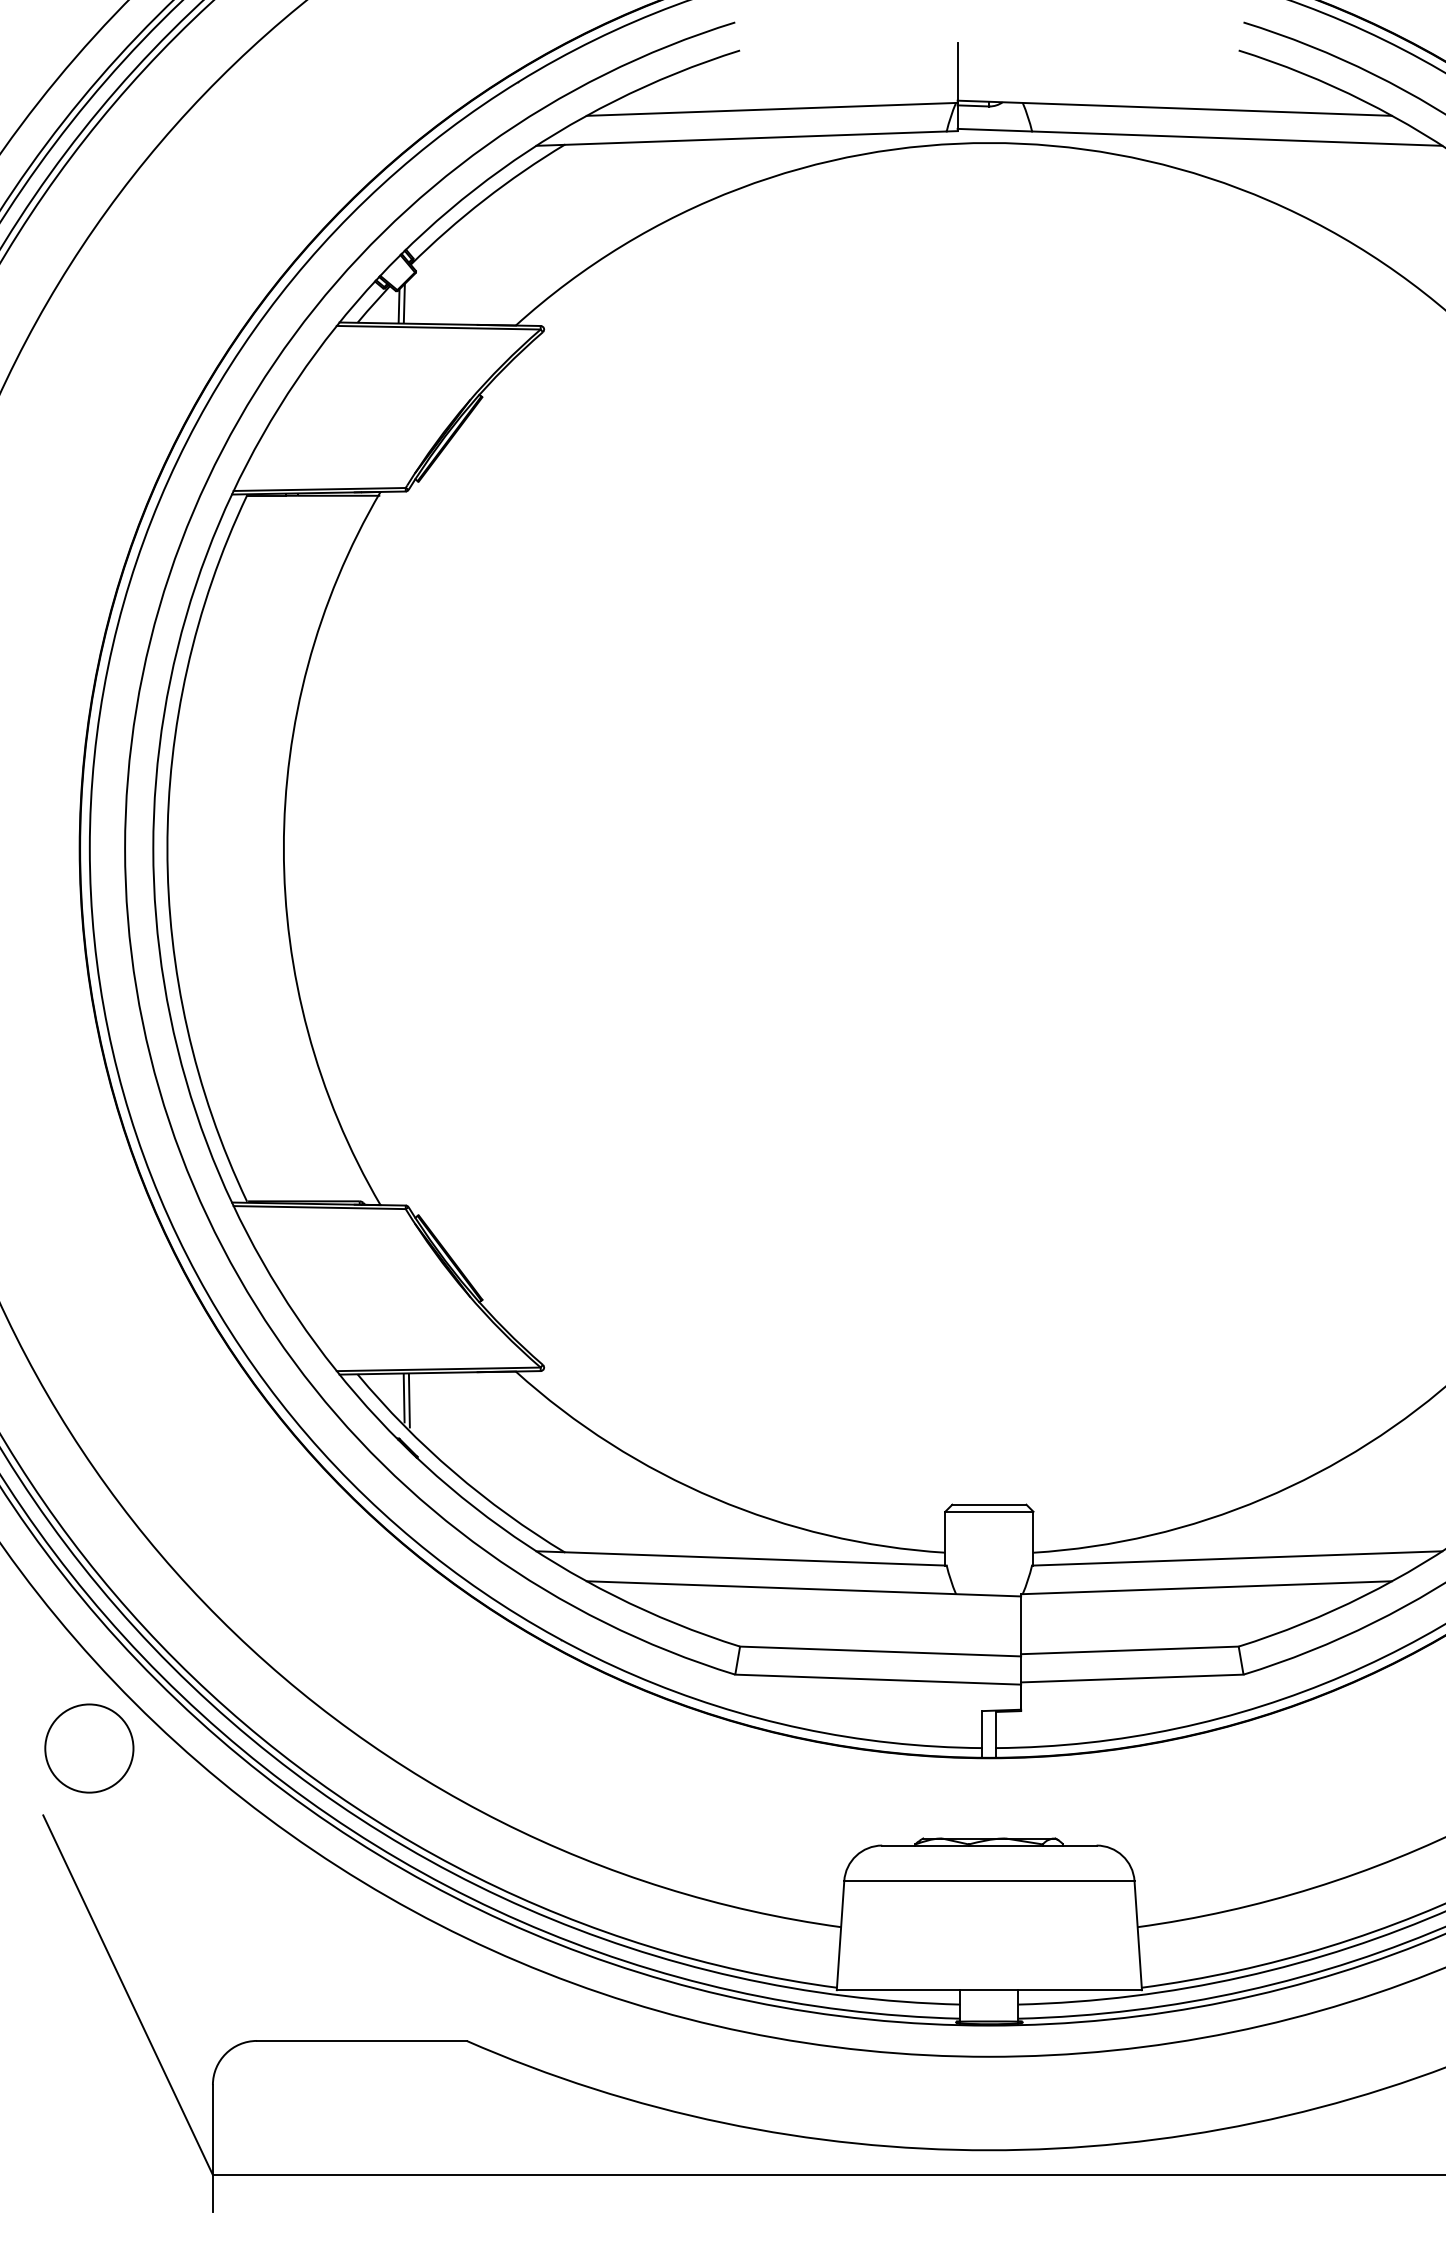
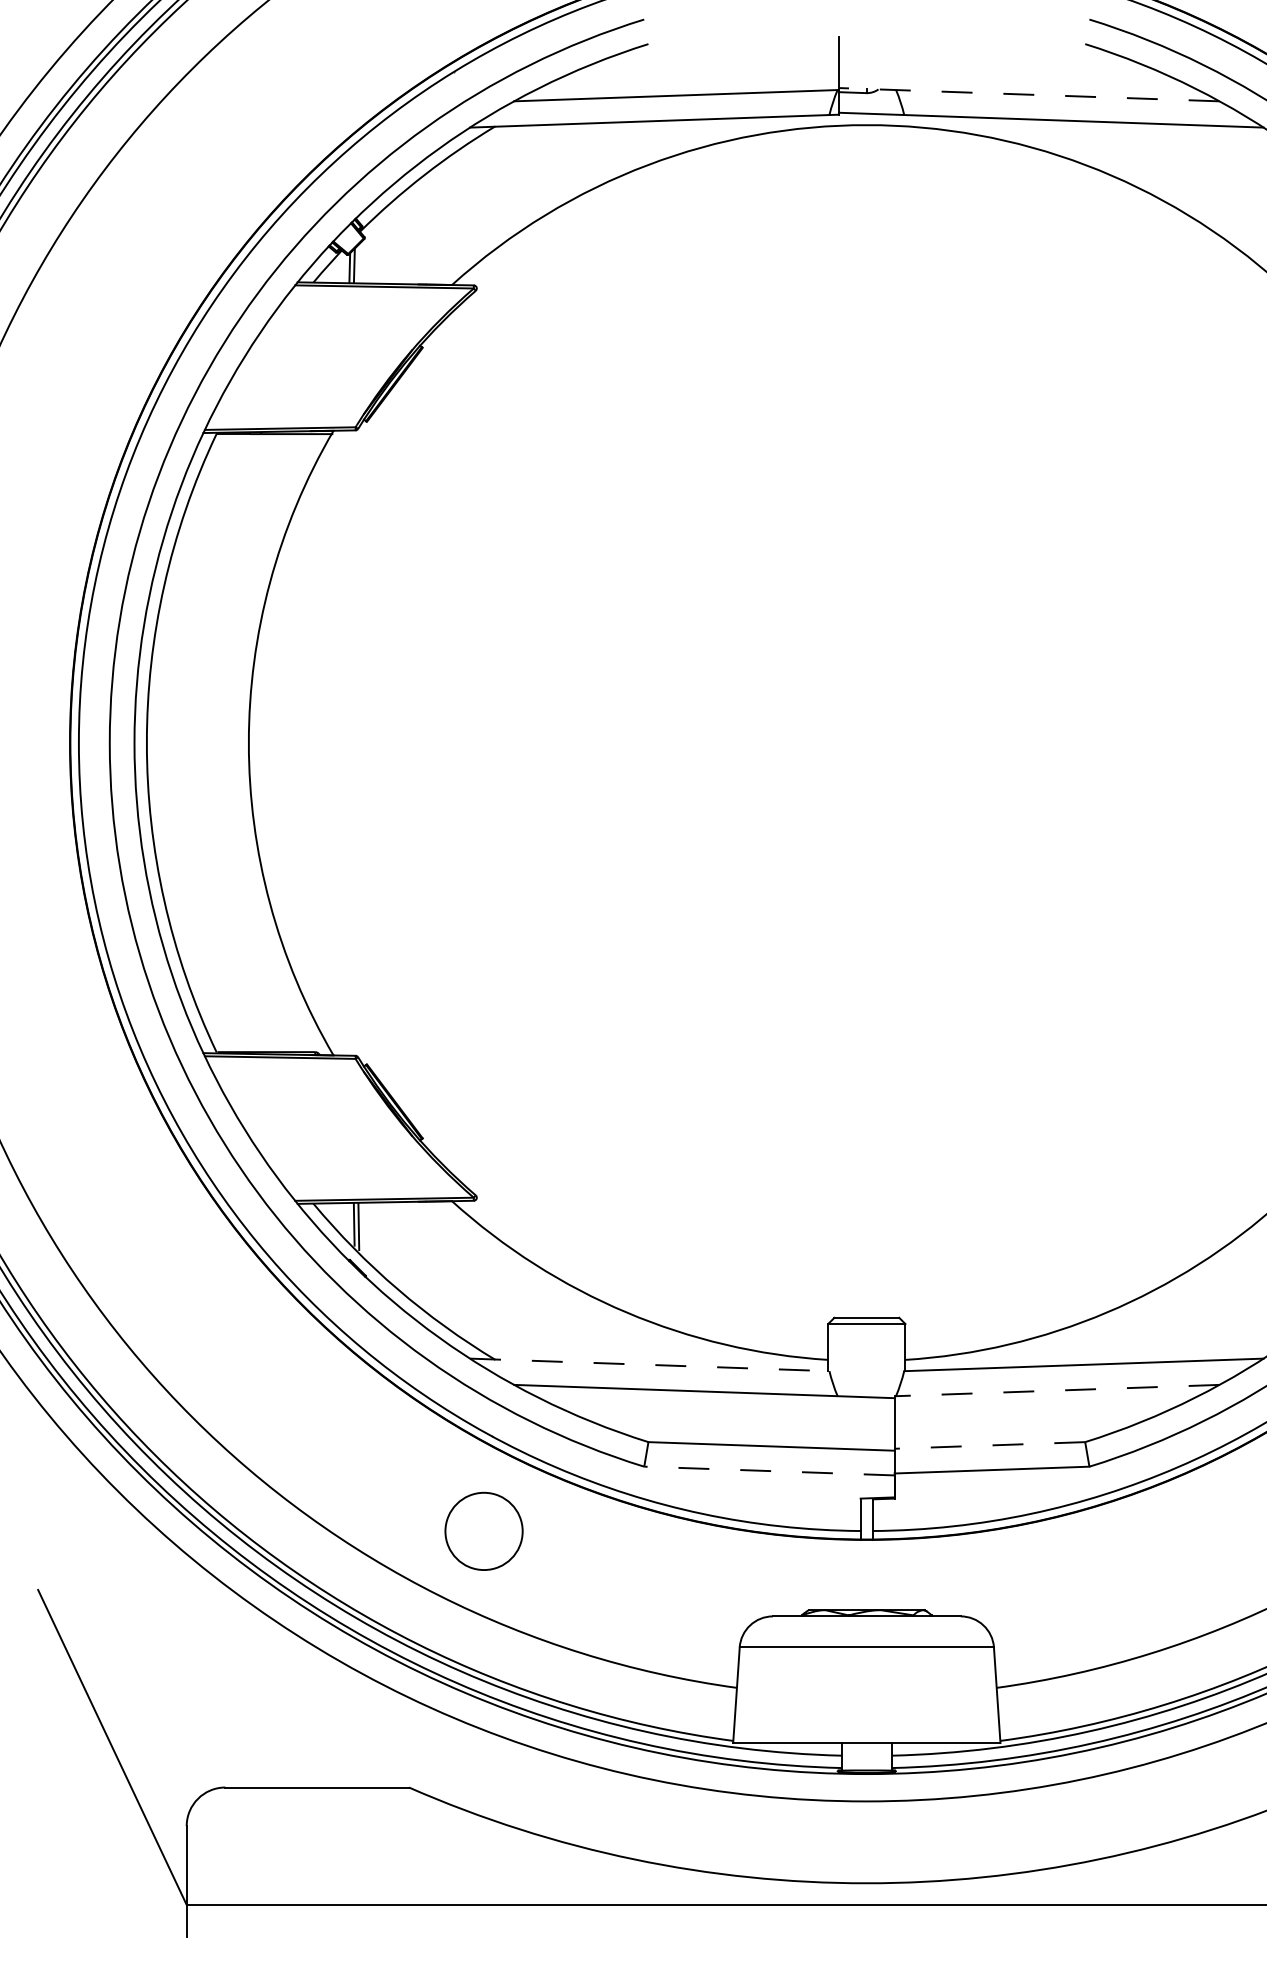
line: (1174, 108) -> (1028, 94), solid -> dashed
line: (742, 1558) -> (650, 1364), solid -> dashed
line: (1206, 1587) -> (1056, 1390), solid -> dashed
line: (1129, 1650) -> (989, 1445), solid -> dashed
line: (877, 1679) -> (768, 1470), solid -> dashed
circle: (89, 1748) -> (484, 1531), moved

